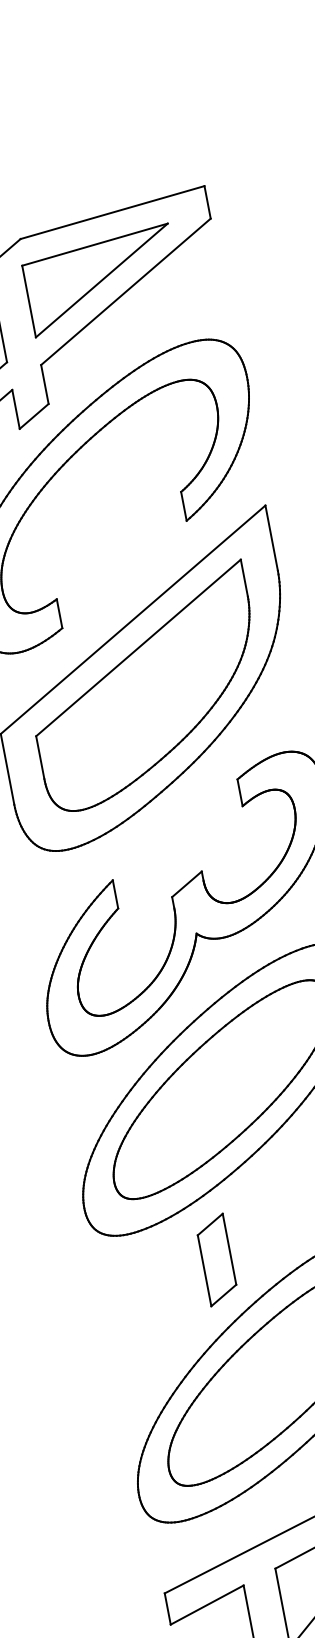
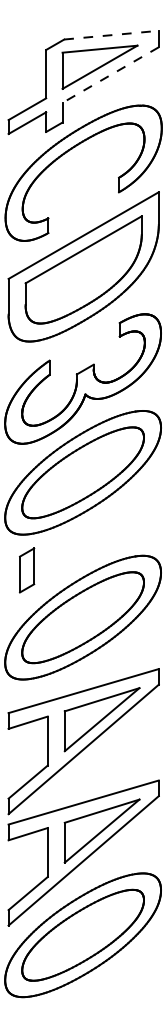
line: (114, 212) -> (112, 35), solid -> dashed
line: (125, 292) -> (110, 75), solid -> dashed
part: (217, 1259) -> (27, 570), moved

